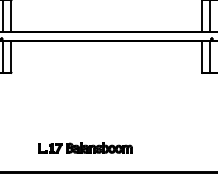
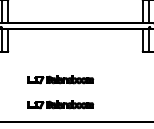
part: (85, 112) -> (60, 79), added

